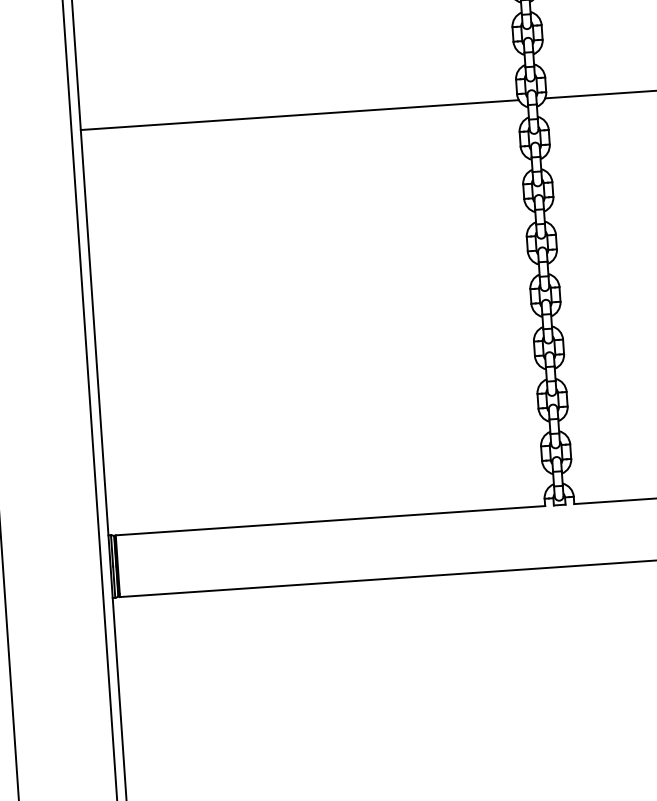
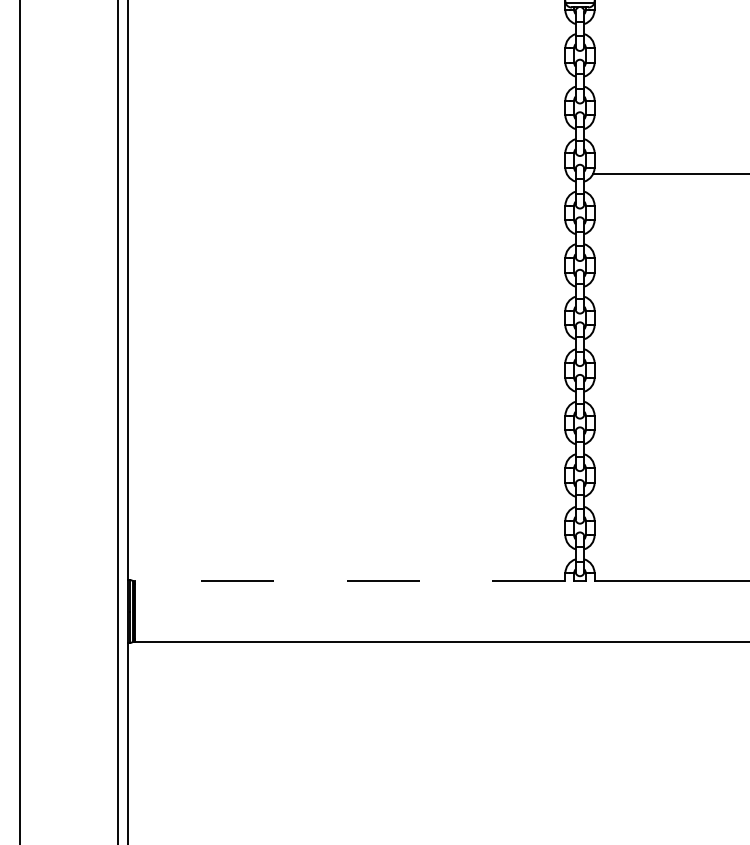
line: (299, 114) -> (346, 173), removed
line: (329, 520) -> (349, 580), solid -> dashed

